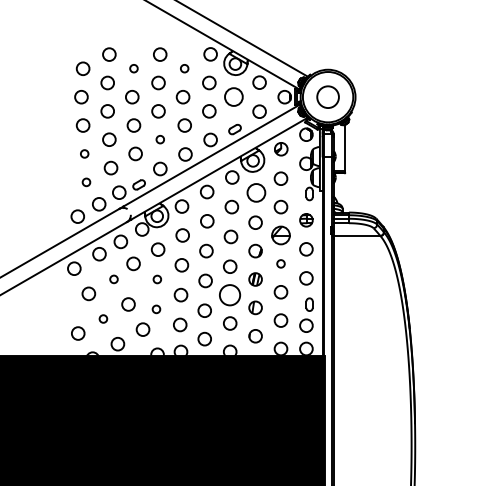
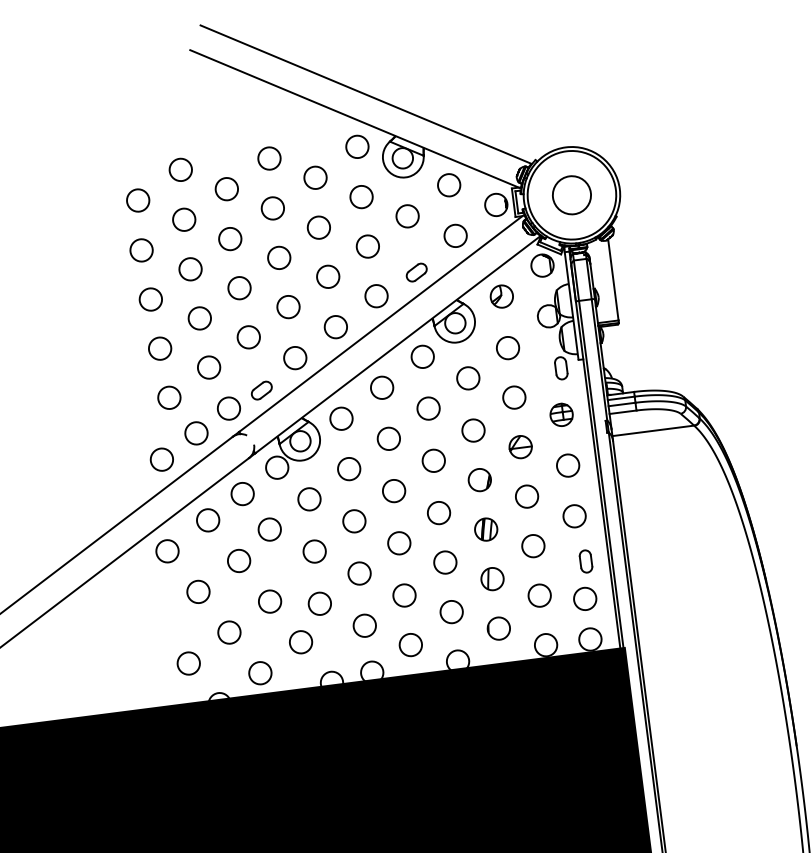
circle: (133, 68) -> (225, 188), size x1.67
circle: (184, 68) -> (314, 177), size x1.67
circle: (233, 97) -> (406, 216), size x0.71
circle: (160, 139) -> (288, 306), size x1.67
circle: (84, 153) -> (159, 347), size x1.67
circle: (86, 182) -> (169, 398), size x1.67
circle: (256, 192) -> (468, 377), size x0.71
part: (280, 235) -> (519, 447), size x0.71
circle: (280, 263) -> (526, 496), size x1.67
circle: (113, 279) -> (238, 561), size x1.67
circle: (157, 279) -> (315, 551), size x1.67
circle: (230, 294) -> (445, 561), size x0.62
circle: (156, 309) -> (319, 604), size x1.67
circle: (103, 318) -> (229, 631), size x1.67

